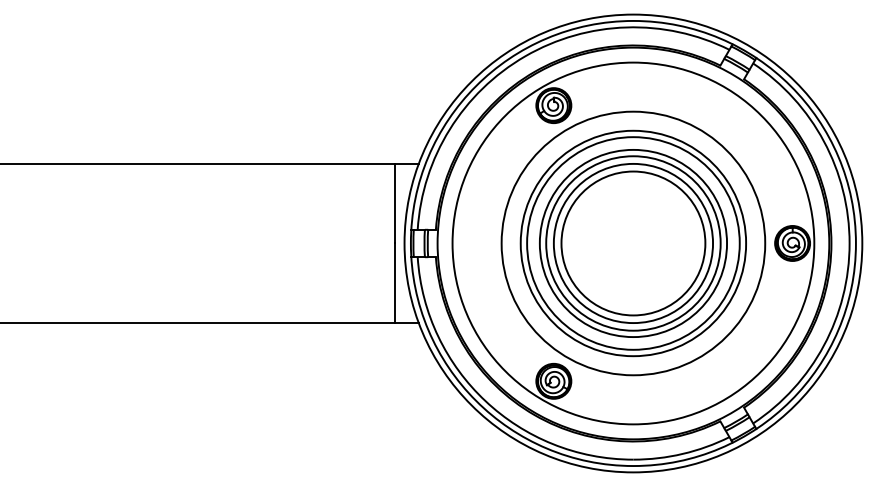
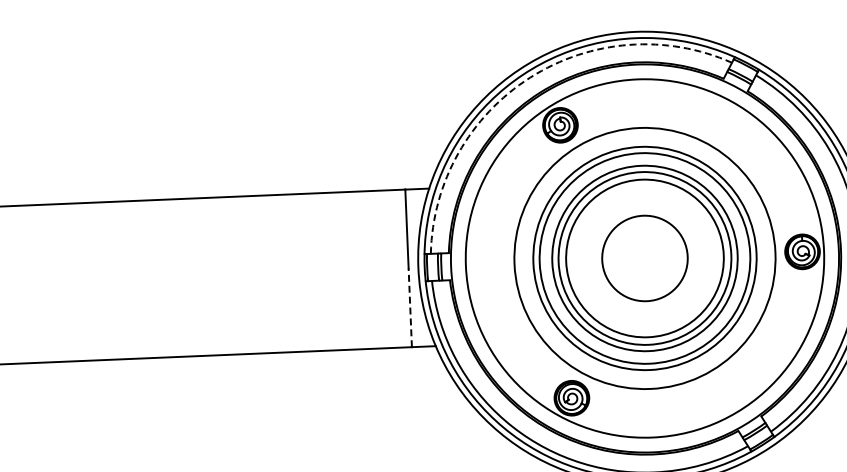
arc: (525, 56) -> (530, 77), solid -> dashed
circle: (633, 243) -> (645, 258), size x0.6
line: (394, 283) -> (410, 308), solid -> dashed

